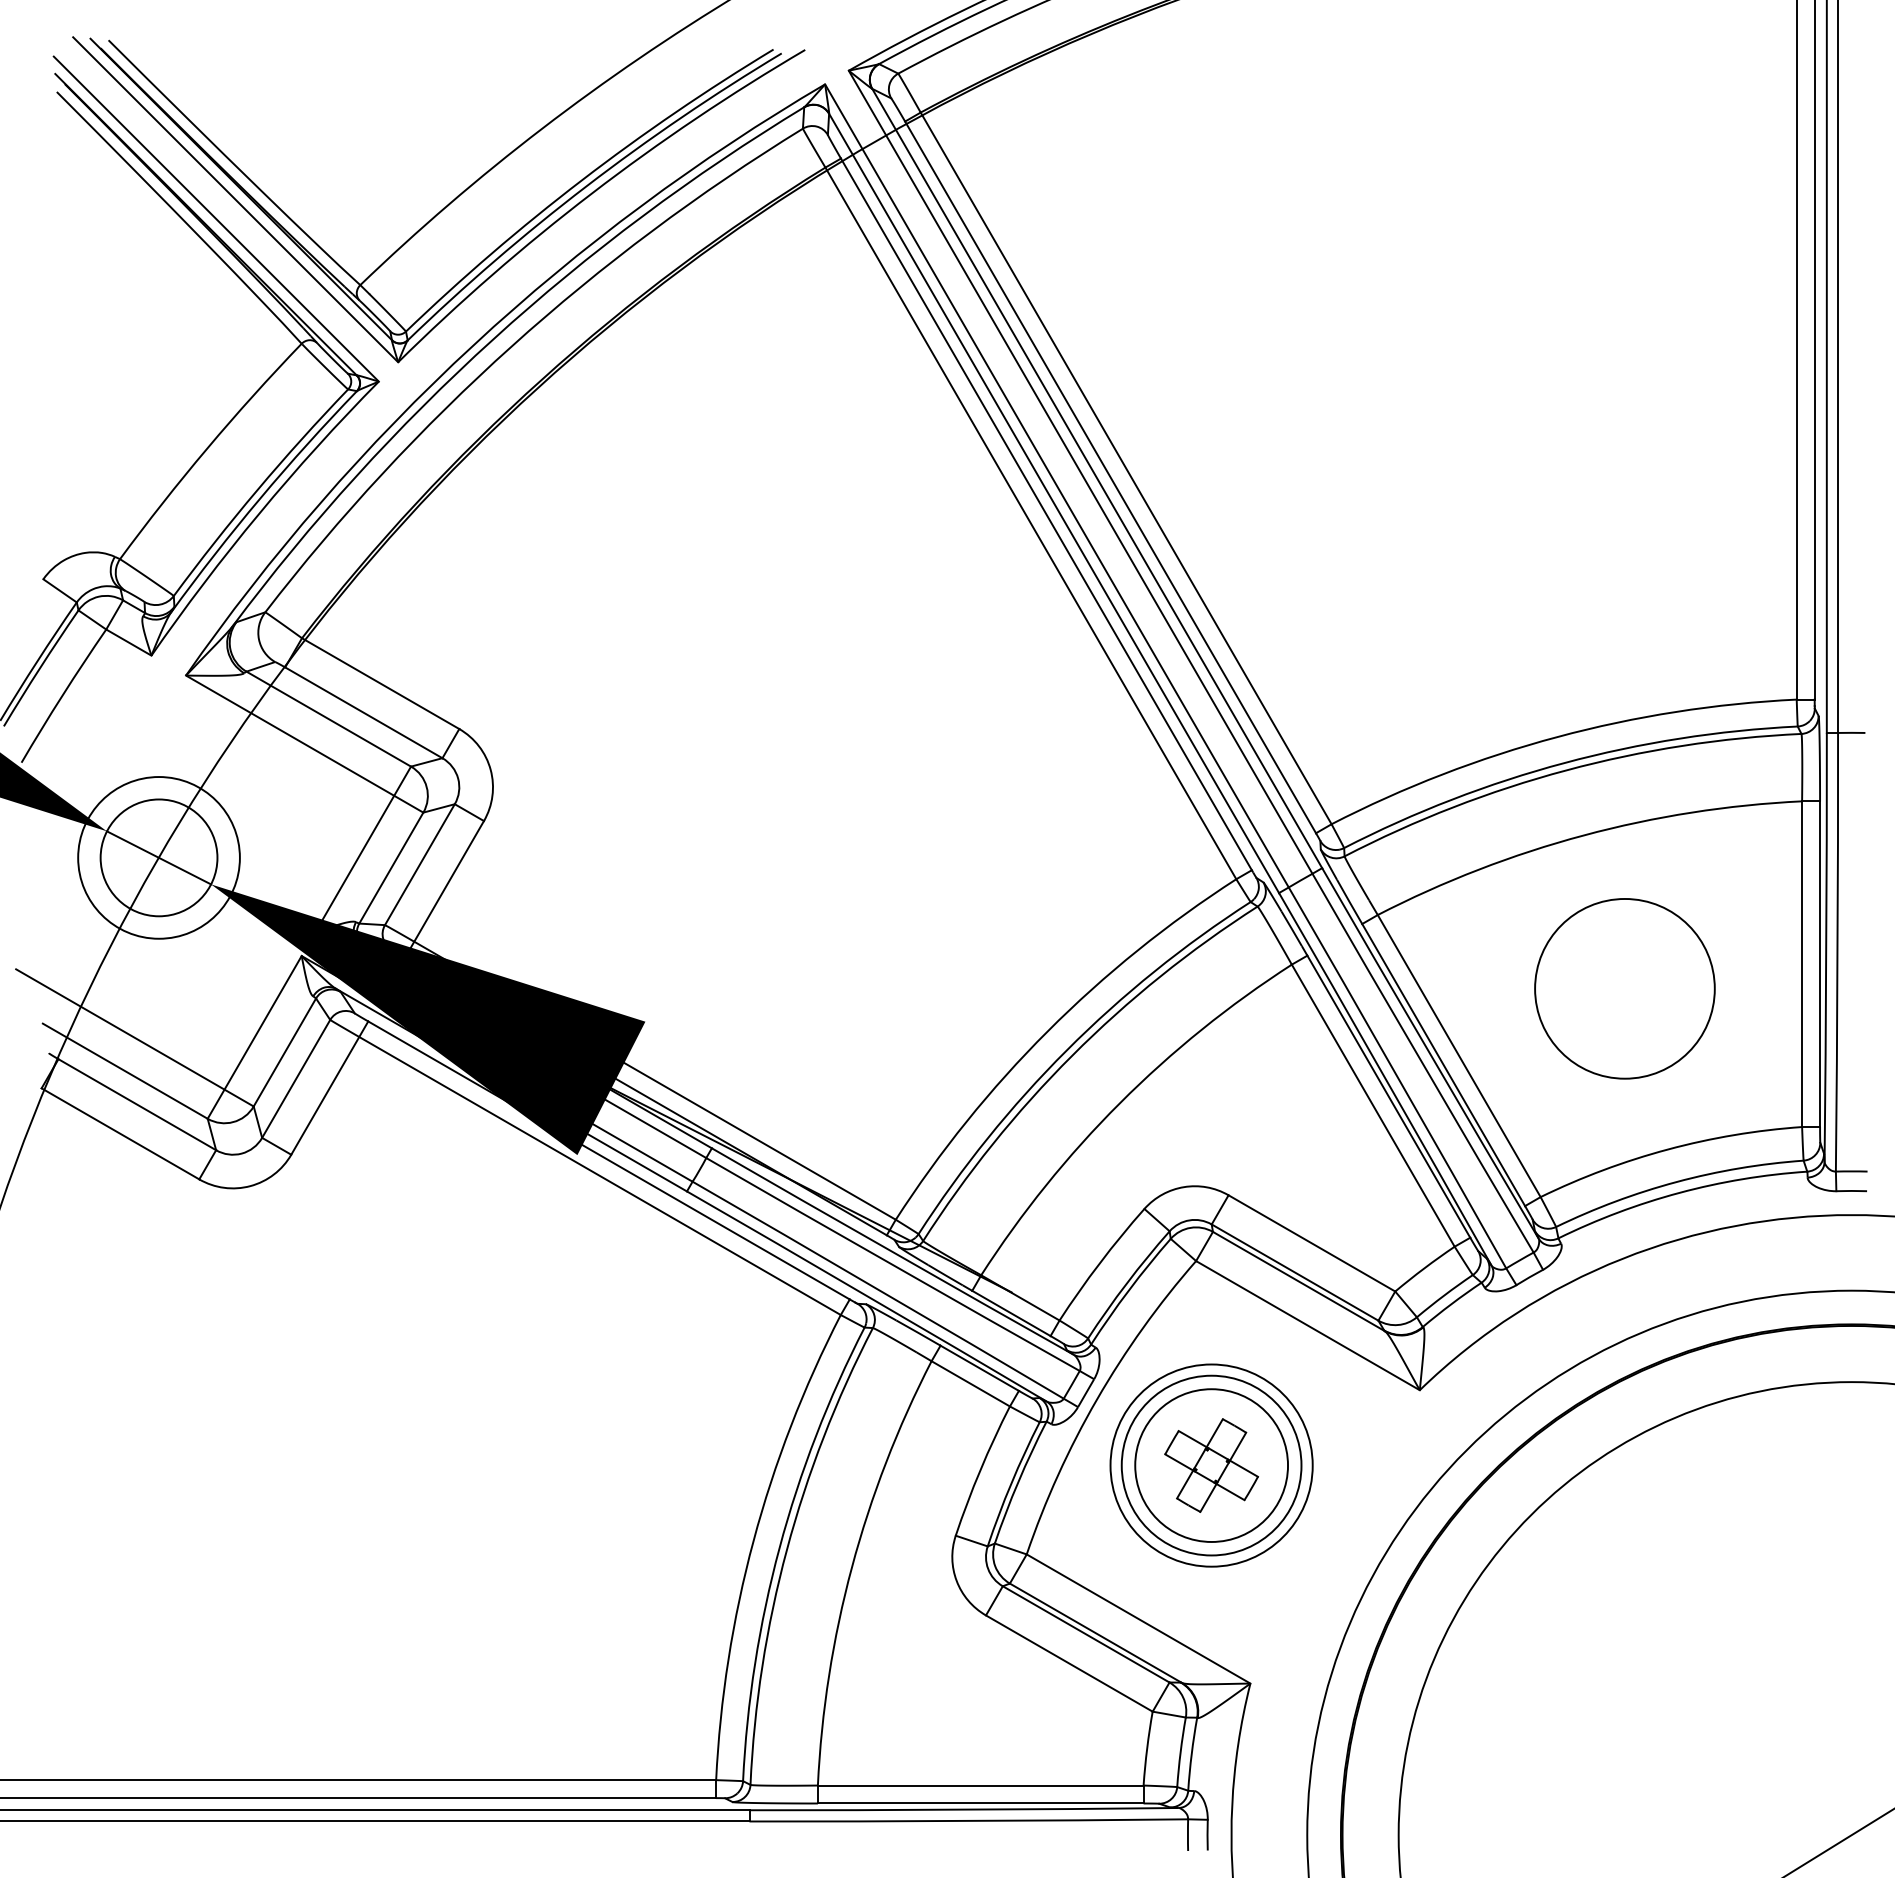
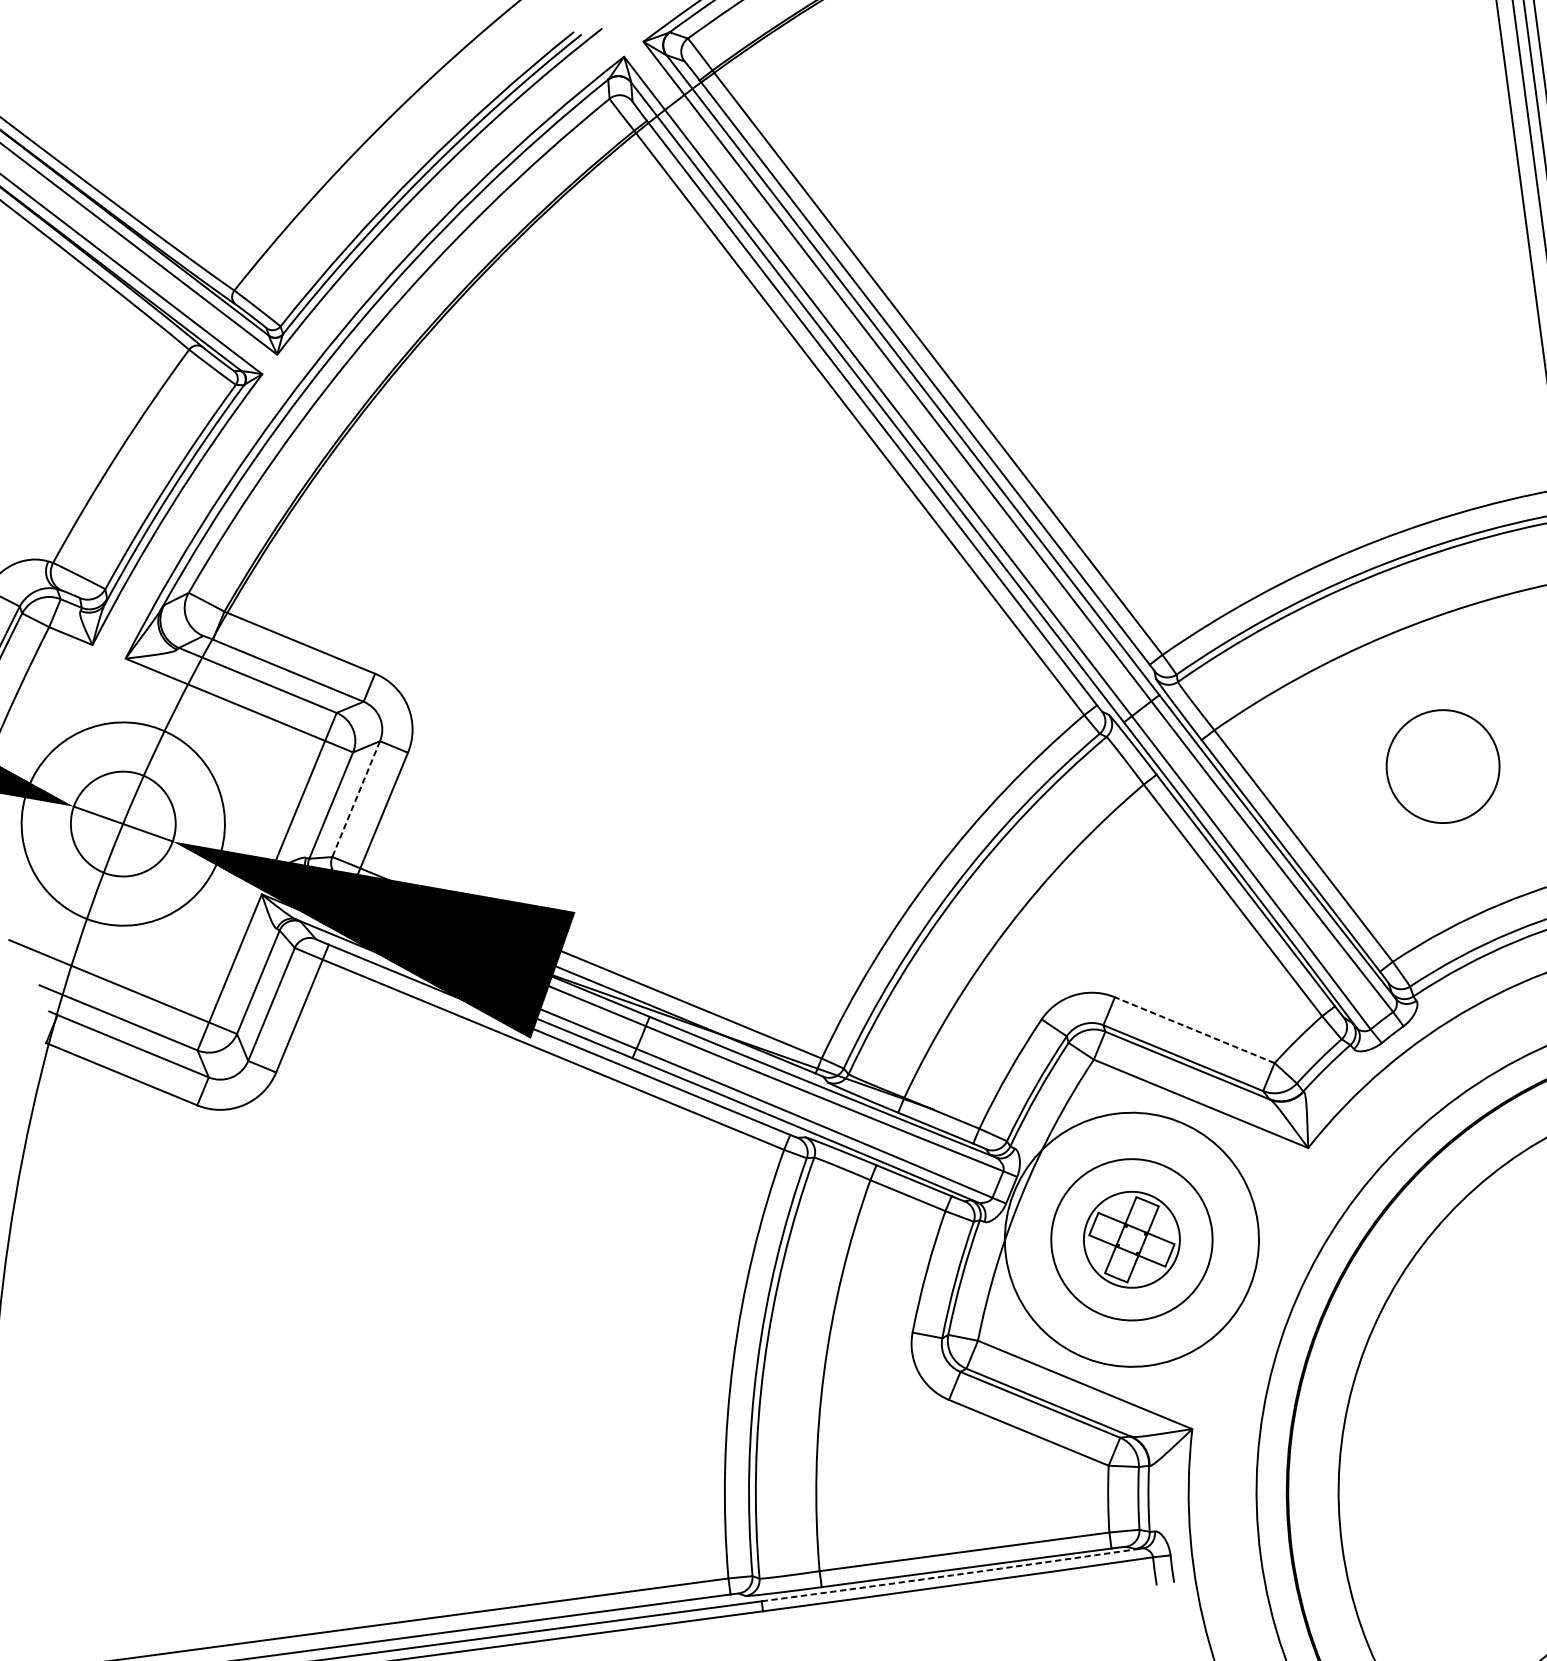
circle: (158, 857) -> (122, 823), size x1.4
line: (419, 864) -> (355, 799), solid -> dashed
circle: (1624, 988) -> (1442, 766), size x0.7
line: (1311, 1243) -> (1194, 1030), solid -> dashed
circle: (1211, 1465) -> (1131, 1239), size x0.7
circle: (1211, 1465) -> (1131, 1239), size x1.4
arc: (964, 1809) -> (952, 1575), solid -> dashed

